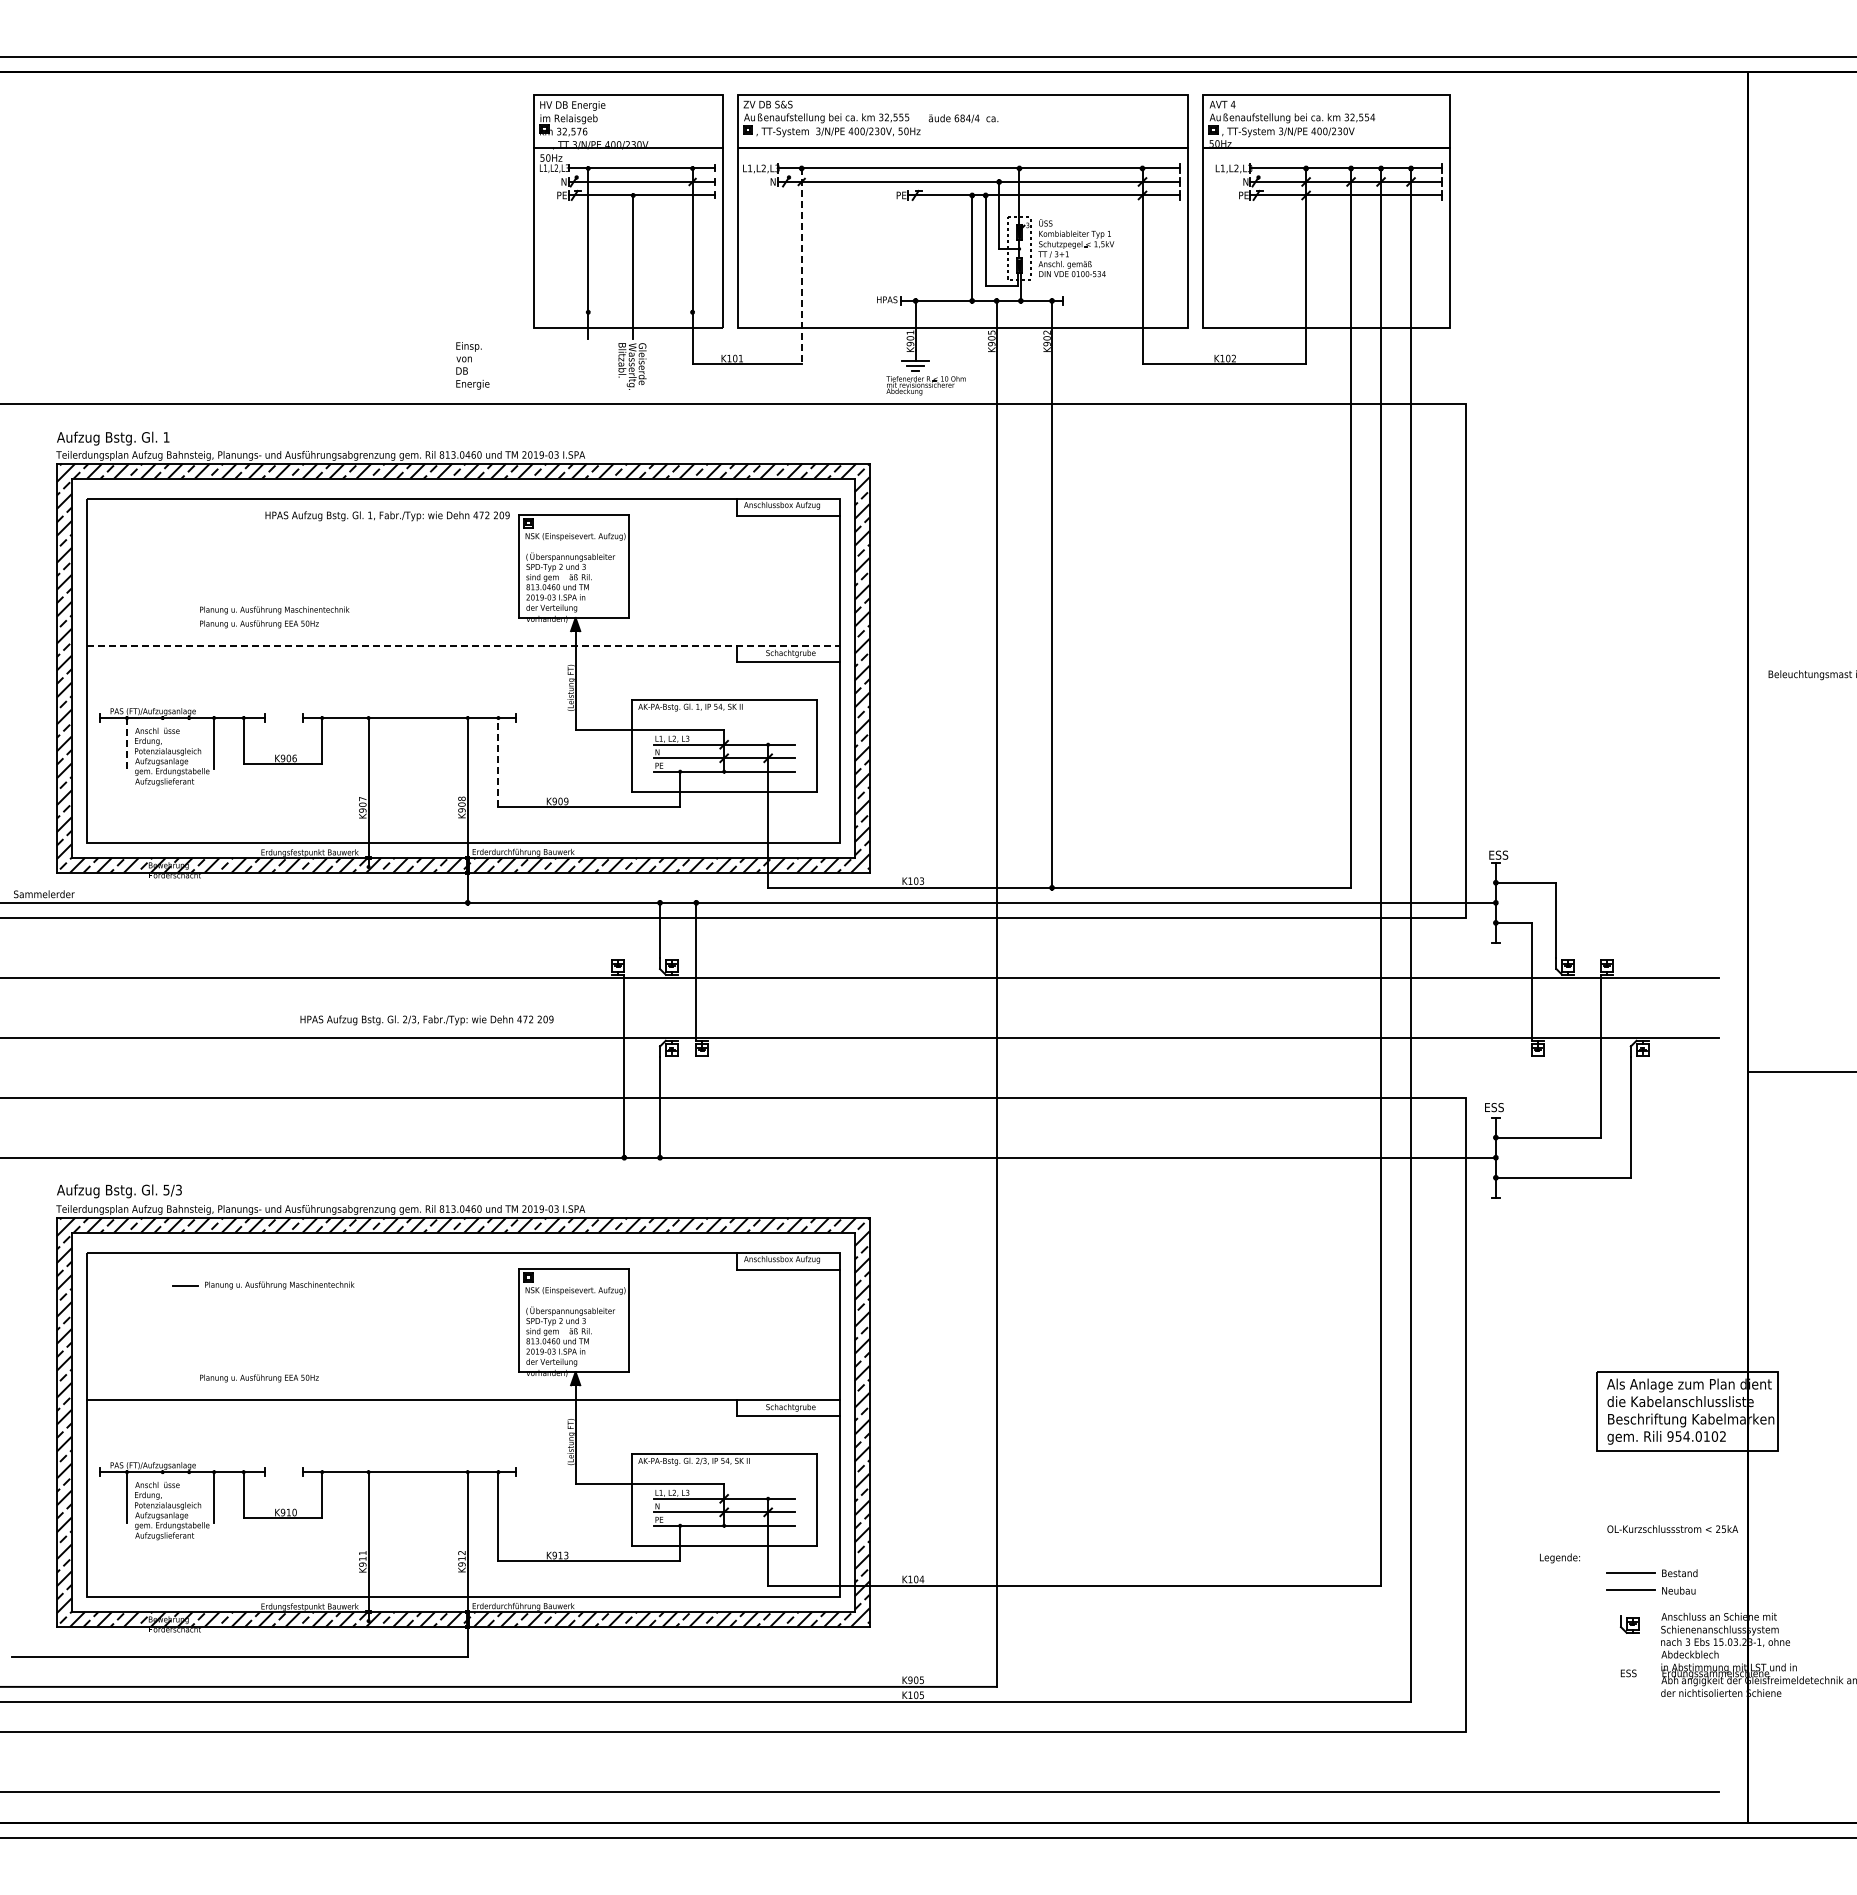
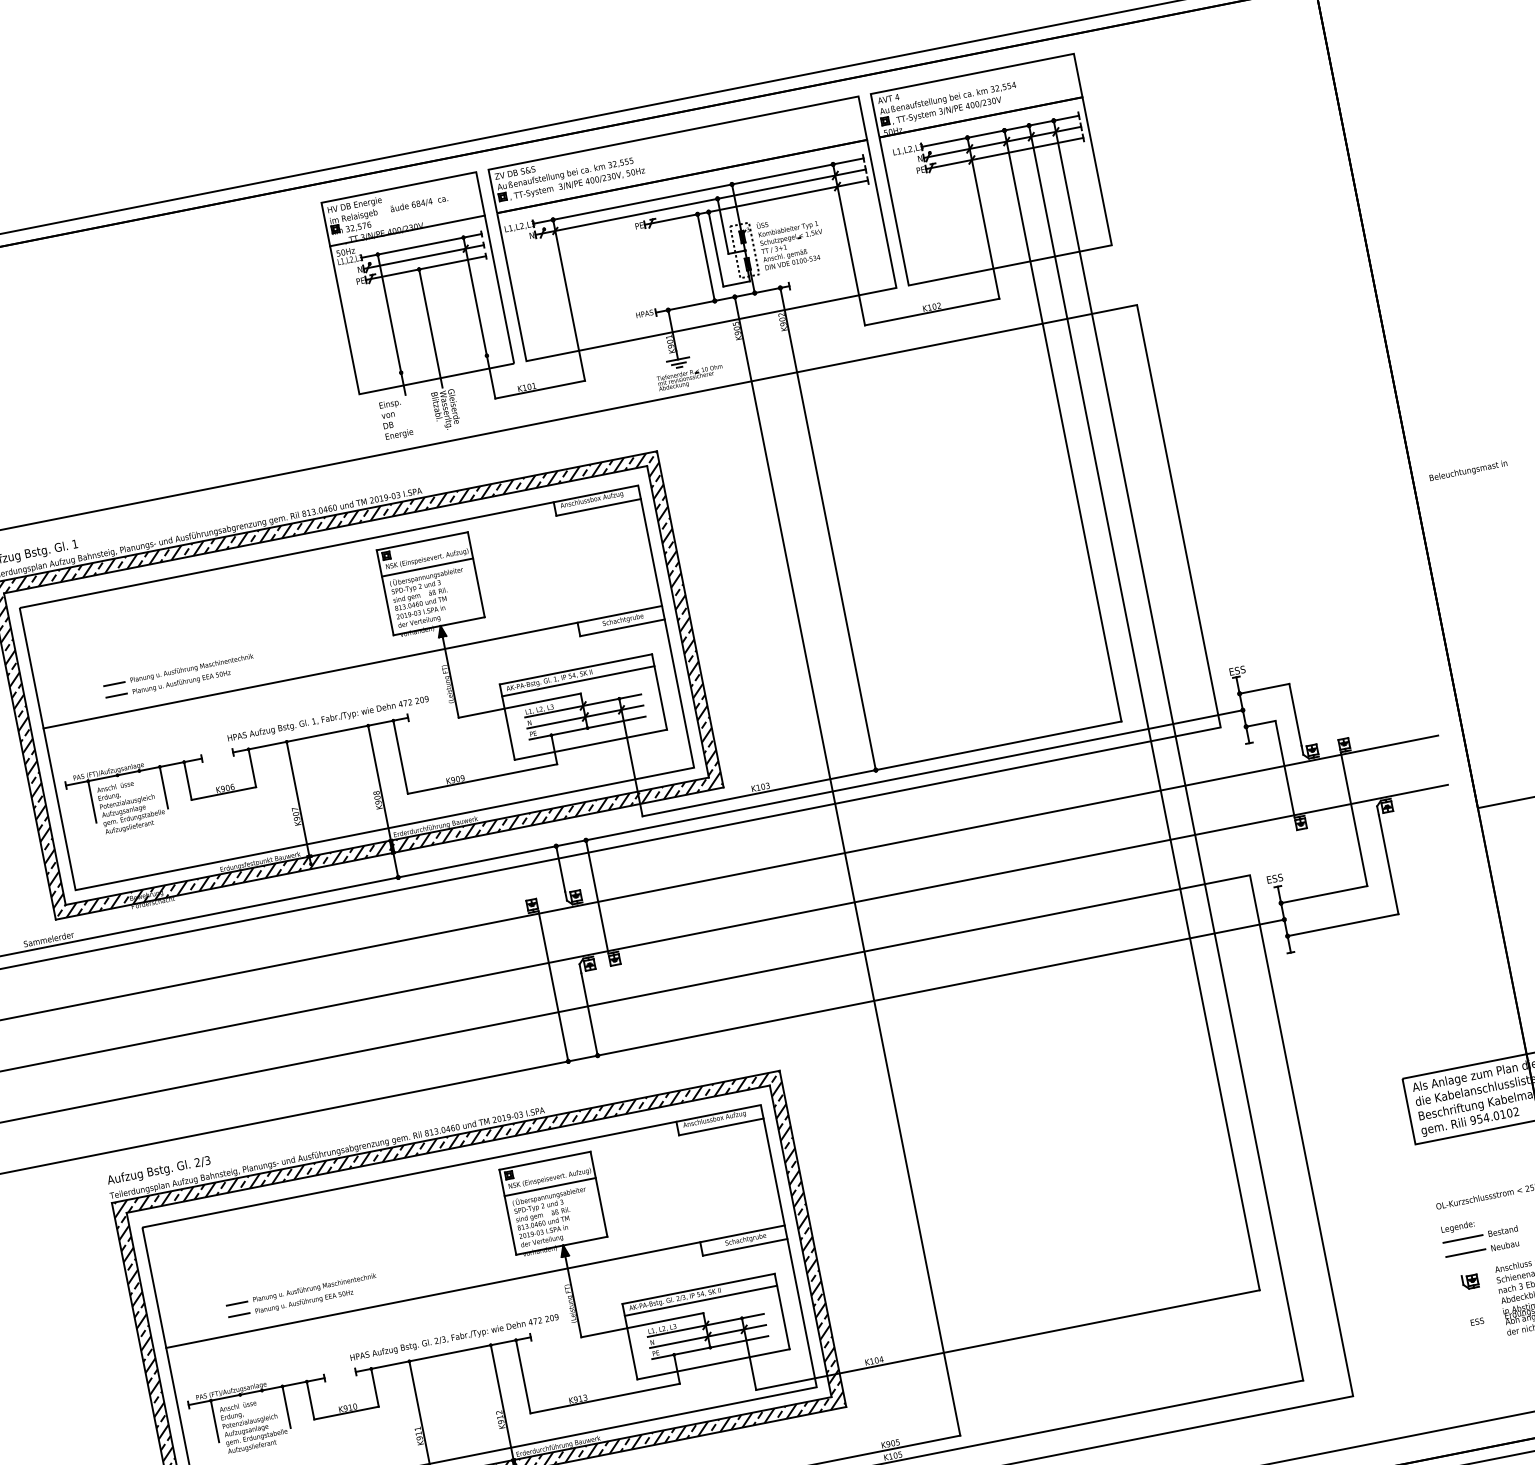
text: (963, 118) -> (419, 203), moved
line: (801, 266) -> (568, 300), dashed -> solid
text: (472, 365) -> (396, 419), moved
text: (387, 516) -> (328, 719), moved
line: (573, 546) -> (427, 567), added
line: (179, 610) -> (113, 684), added
line: (179, 624) -> (116, 695), added
line: (463, 645) -> (352, 666), dashed -> solid
line: (723, 714) -> (577, 681), added
line: (127, 743) -> (92, 801), dashed -> solid
line: (498, 762) -> (400, 757), dashed -> solid
text: (426, 1020) -> (454, 1338), moved
text: (166, 1189) -> (197, 1162), 5/3 -> 2/3
part: (263, 1285) -> (301, 1290), moved
line: (573, 1300) -> (549, 1187), added
line: (179, 1378) -> (238, 1315), added
line: (723, 1468) -> (700, 1300), added
text: (1559, 1558) -> (1457, 1227), moved

